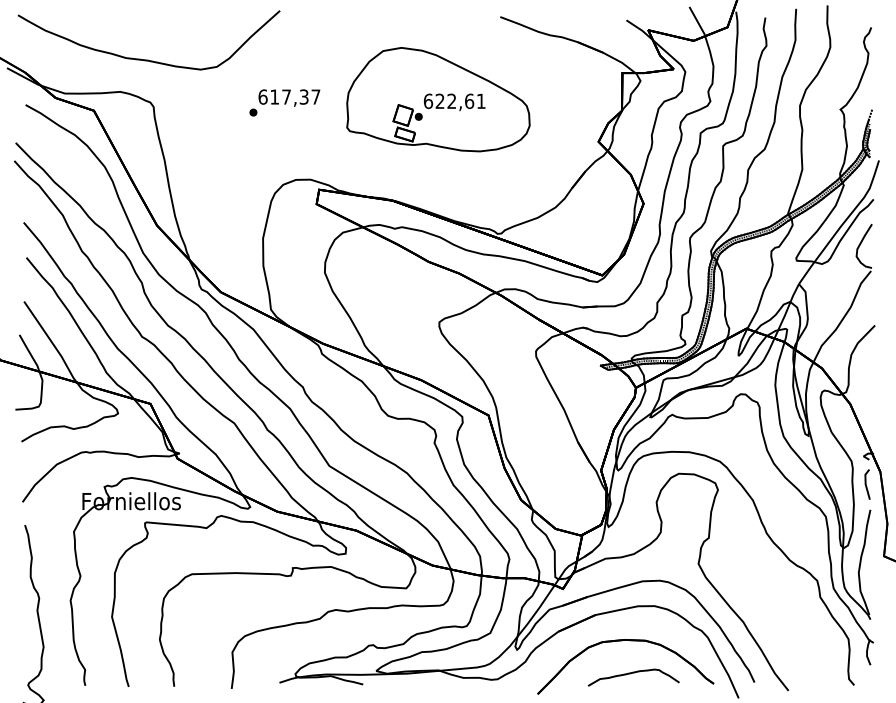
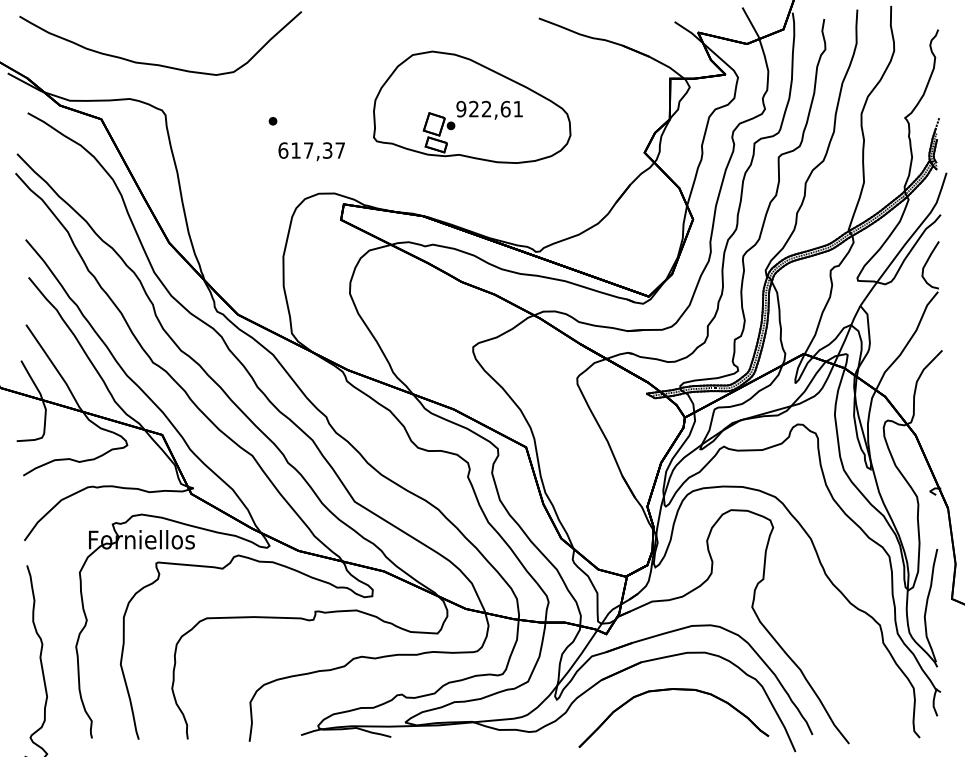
text: (289, 97) -> (311, 151), moved
text: (428, 100) -> (461, 108), 622,61 -> 922,61
line: (866, 484) -> (933, 521), removed
part: (633, 677) -> (682, 729), removed

